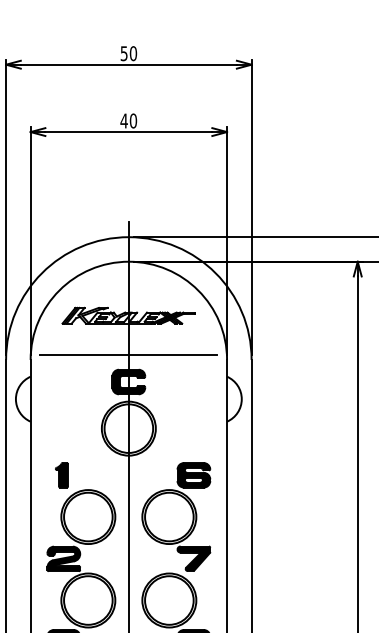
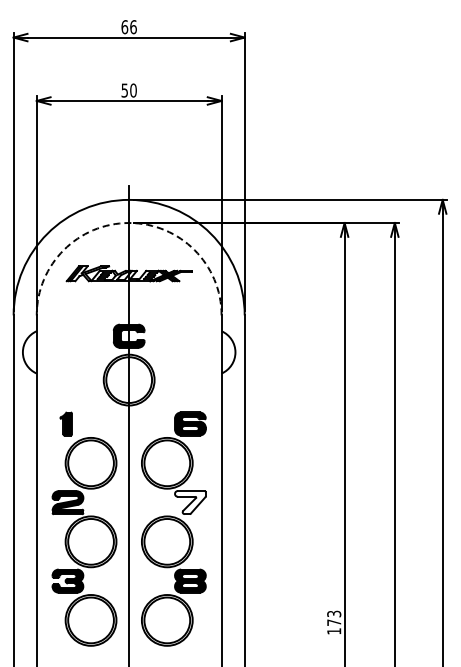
text: (128, 54) -> (128, 27), 50 -> 66
text: (123, 120) -> (124, 90), 40 -> 50
arc: (129, 262) -> (129, 223), solid -> dashed
line: (129, 354) -> (129, 310), removed
fill: (194, 558) -> (190, 502), removed

